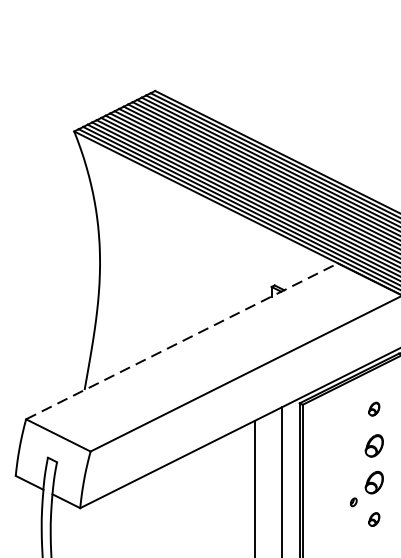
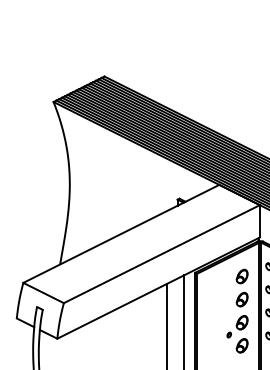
line: (182, 340) -> (121, 233), dashed -> solid
part: (373, 409) -> (241, 276), size x1.67
part: (373, 518) -> (241, 345), size x1.67

